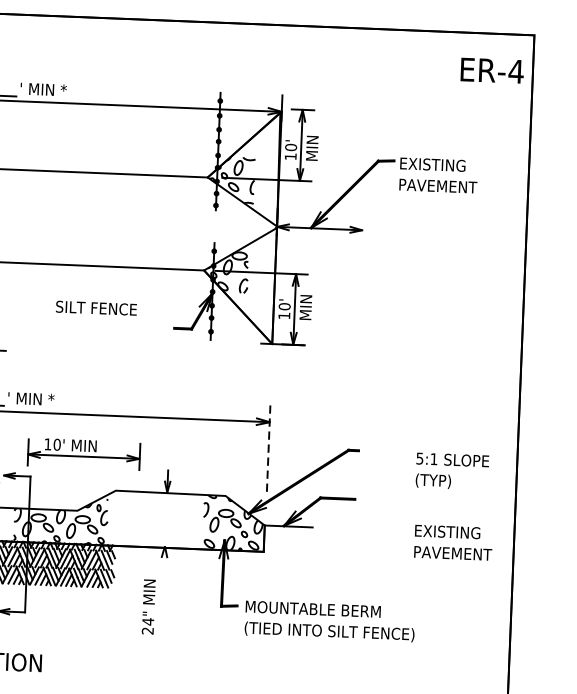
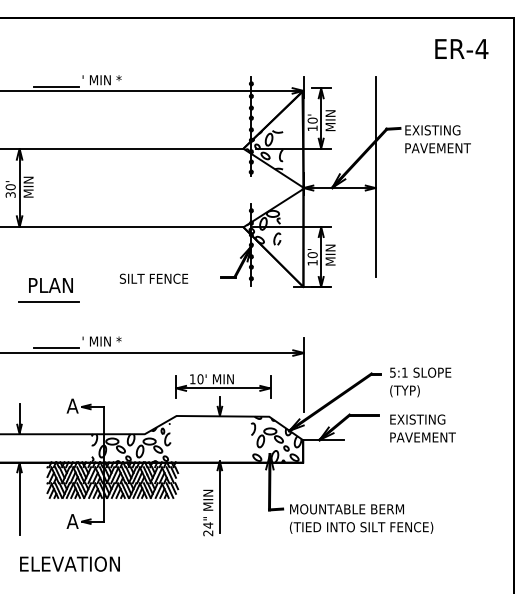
text: (492, 70) -> (461, 48), moved
line: (362, 216) -> (375, 176), added
text: (97, 307) -> (154, 278), moved
line: (268, 448) -> (303, 375), dashed -> solid
part: (84, 454) -> (223, 386), moved
text: (452, 471) -> (420, 382), moved
text: (452, 542) -> (422, 428), moved
line: (162, 588) -> (219, 496), added

